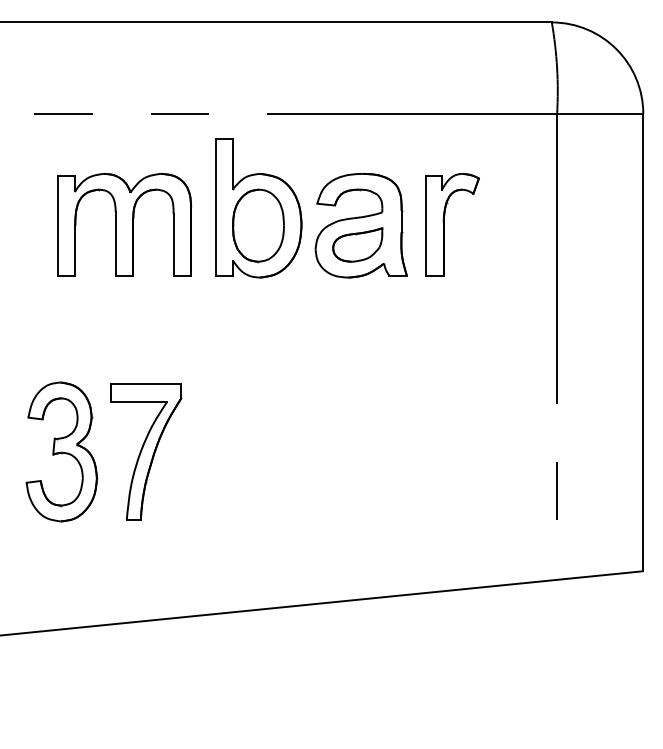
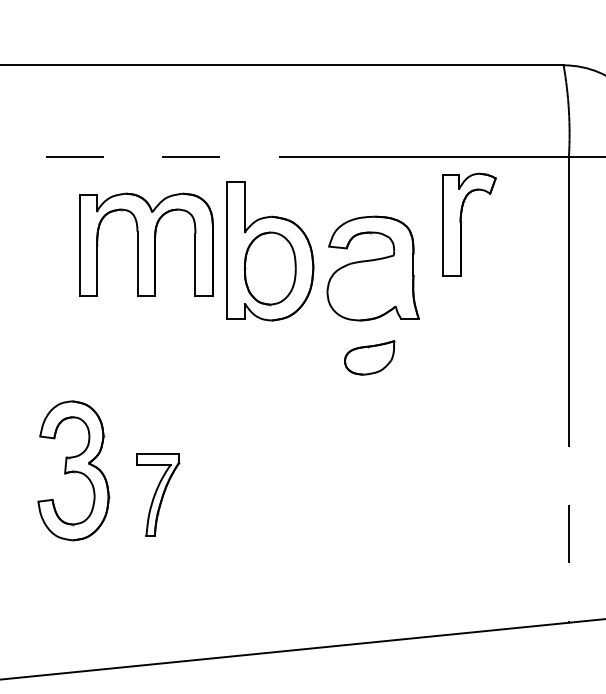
part: (124, 224) -> (146, 244), moved
part: (444, 224) -> (461, 224), moved
part: (357, 244) -> (369, 357), moved
part: (61, 451) -> (73, 470), moved
part: (146, 451) -> (158, 494), size x0.6

